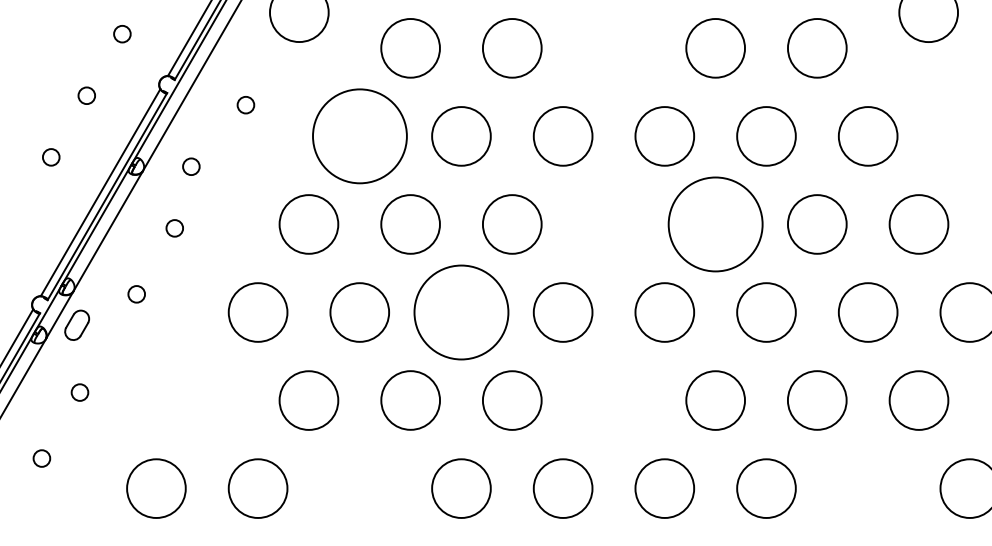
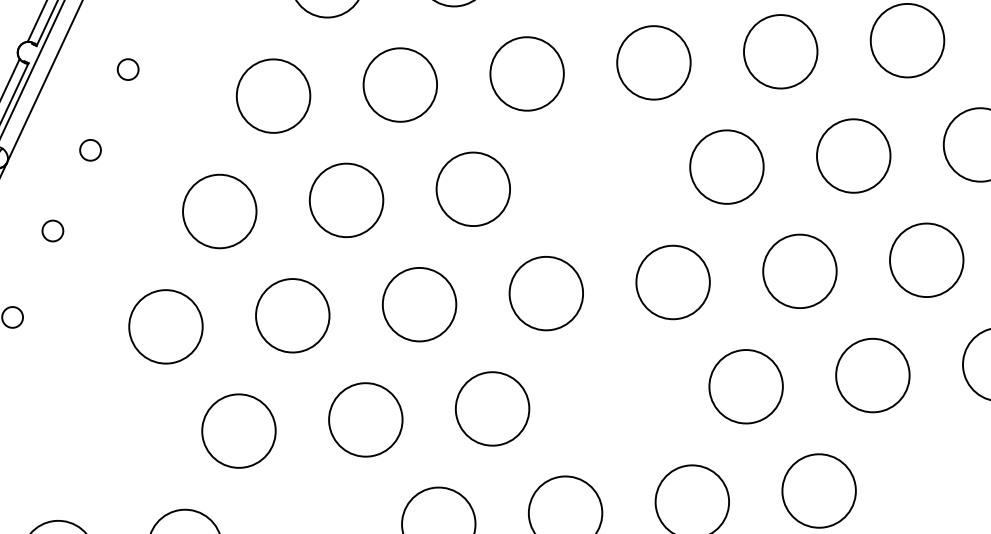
circle: (359, 136) -> (273, 96), size x0.62
circle: (191, 166) -> (90, 149), moved
circle: (715, 224) -> (726, 167), size x0.62
circle: (461, 312) -> (419, 304), size x0.62

